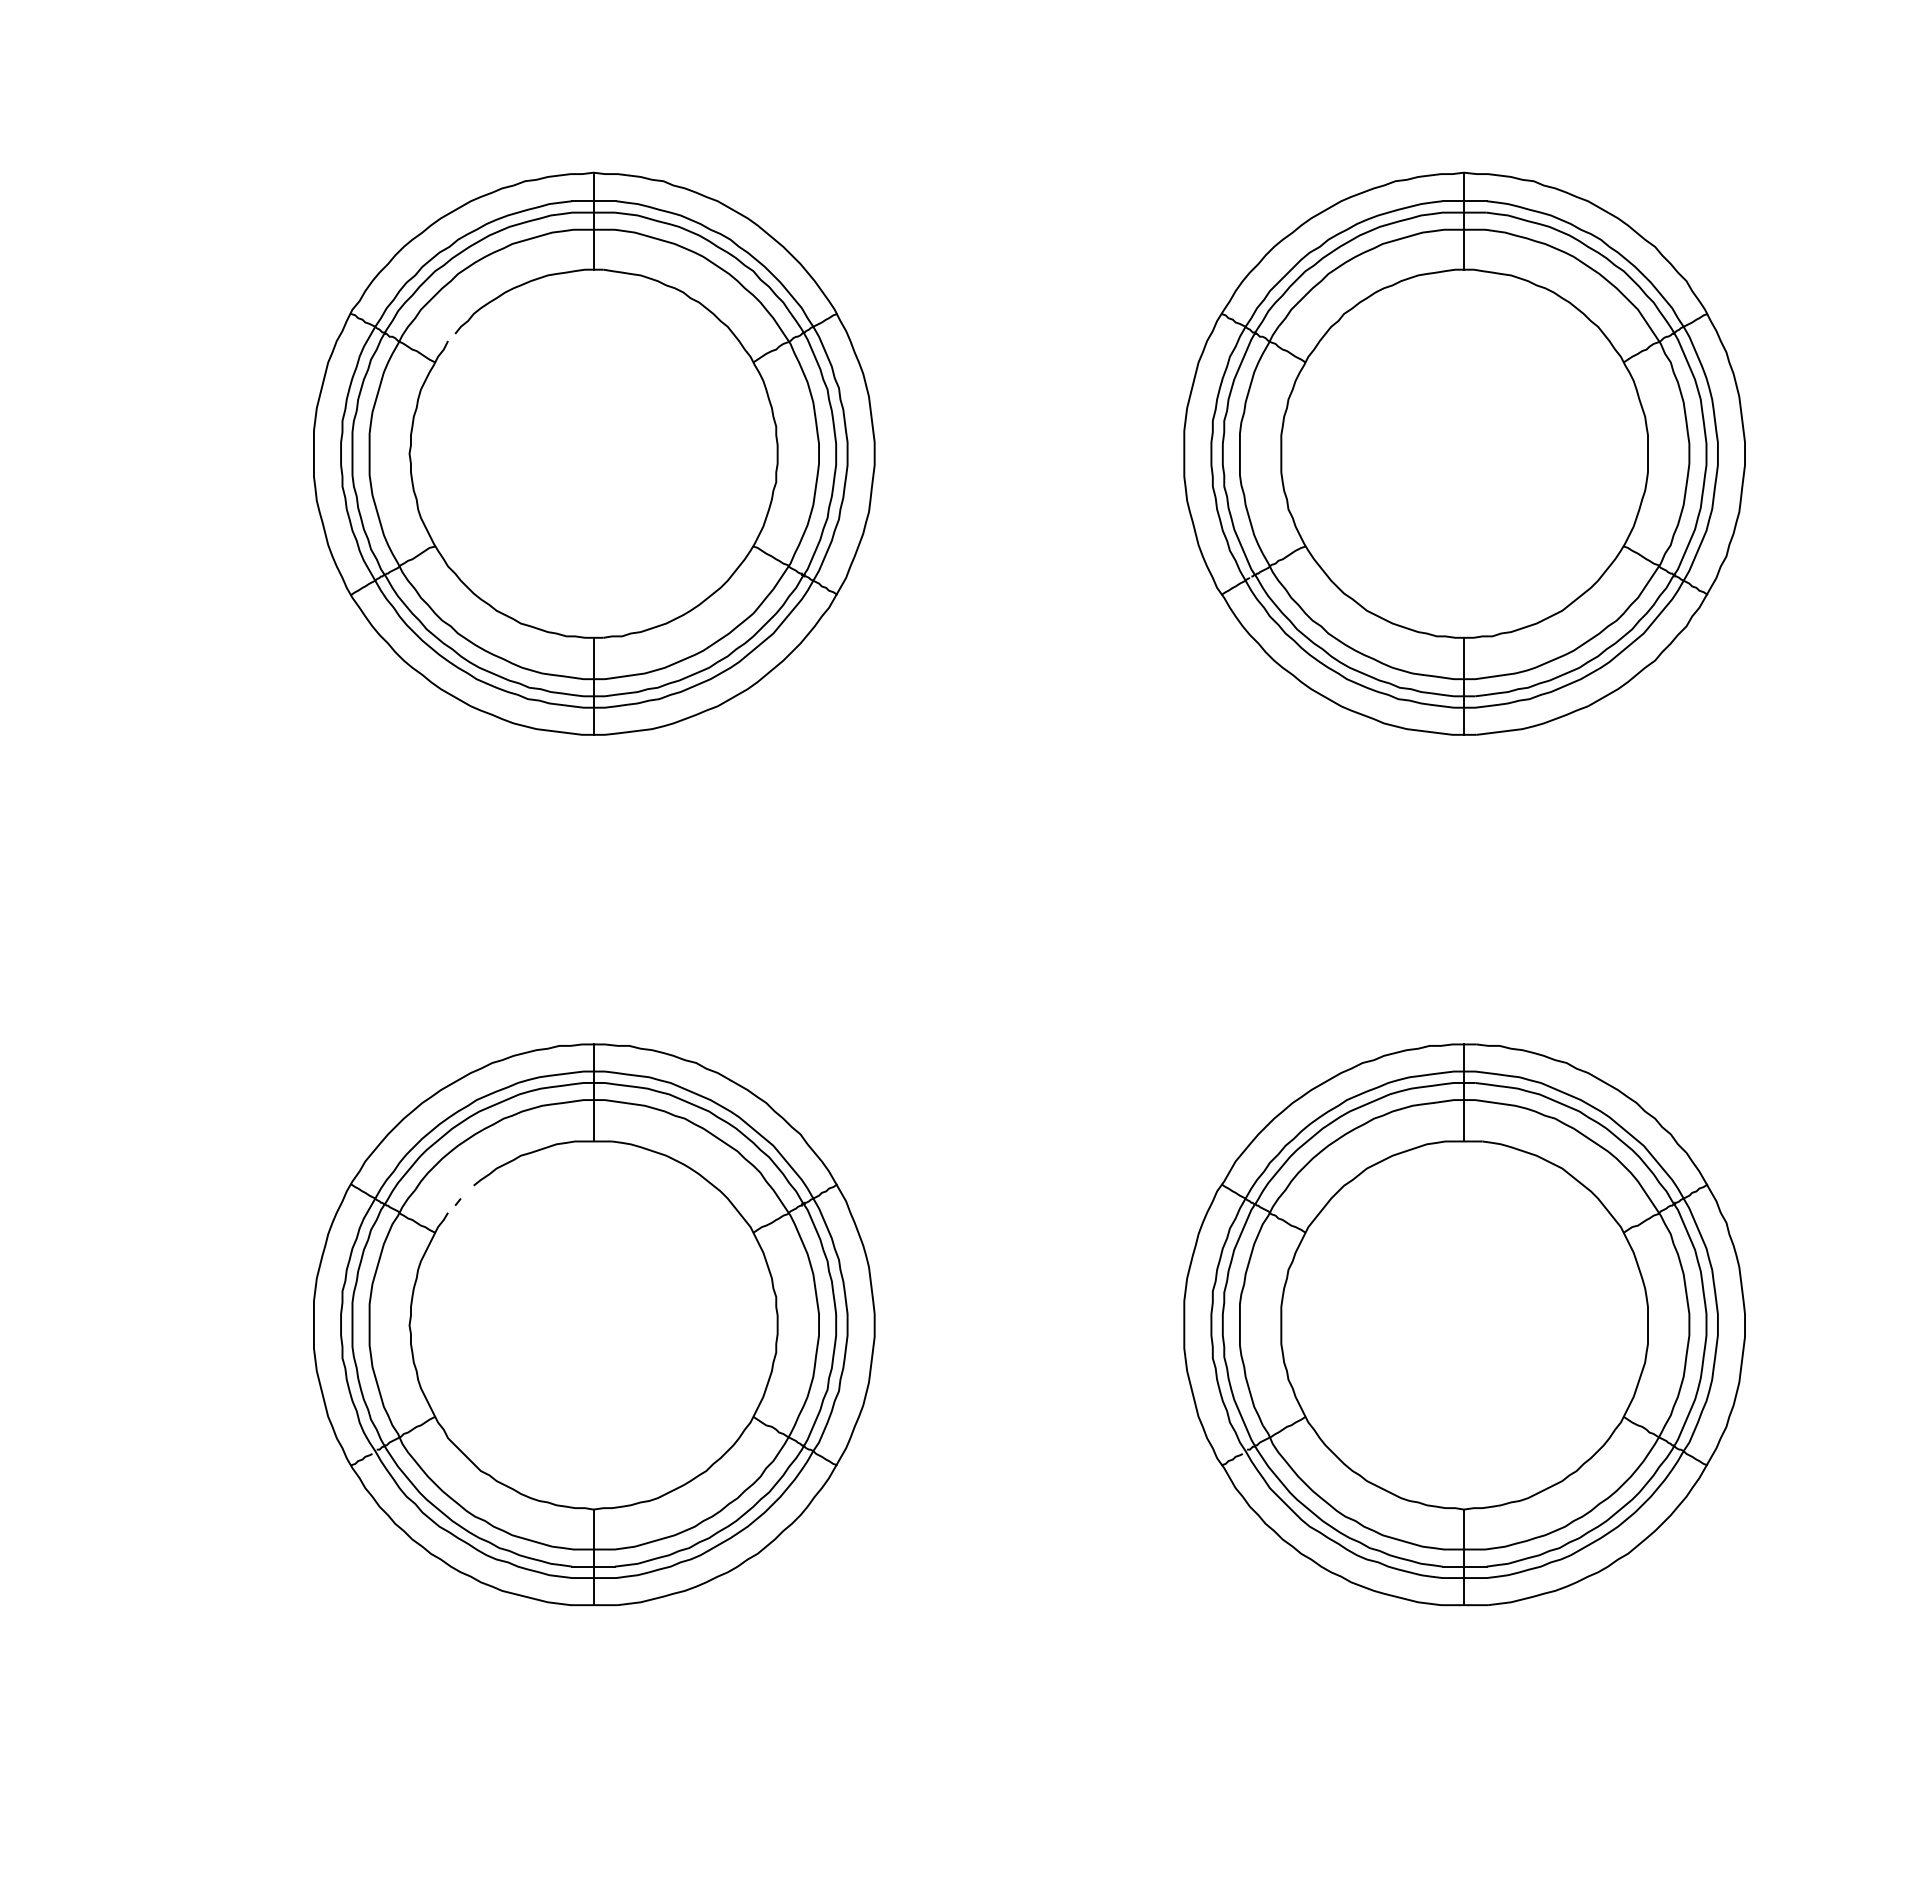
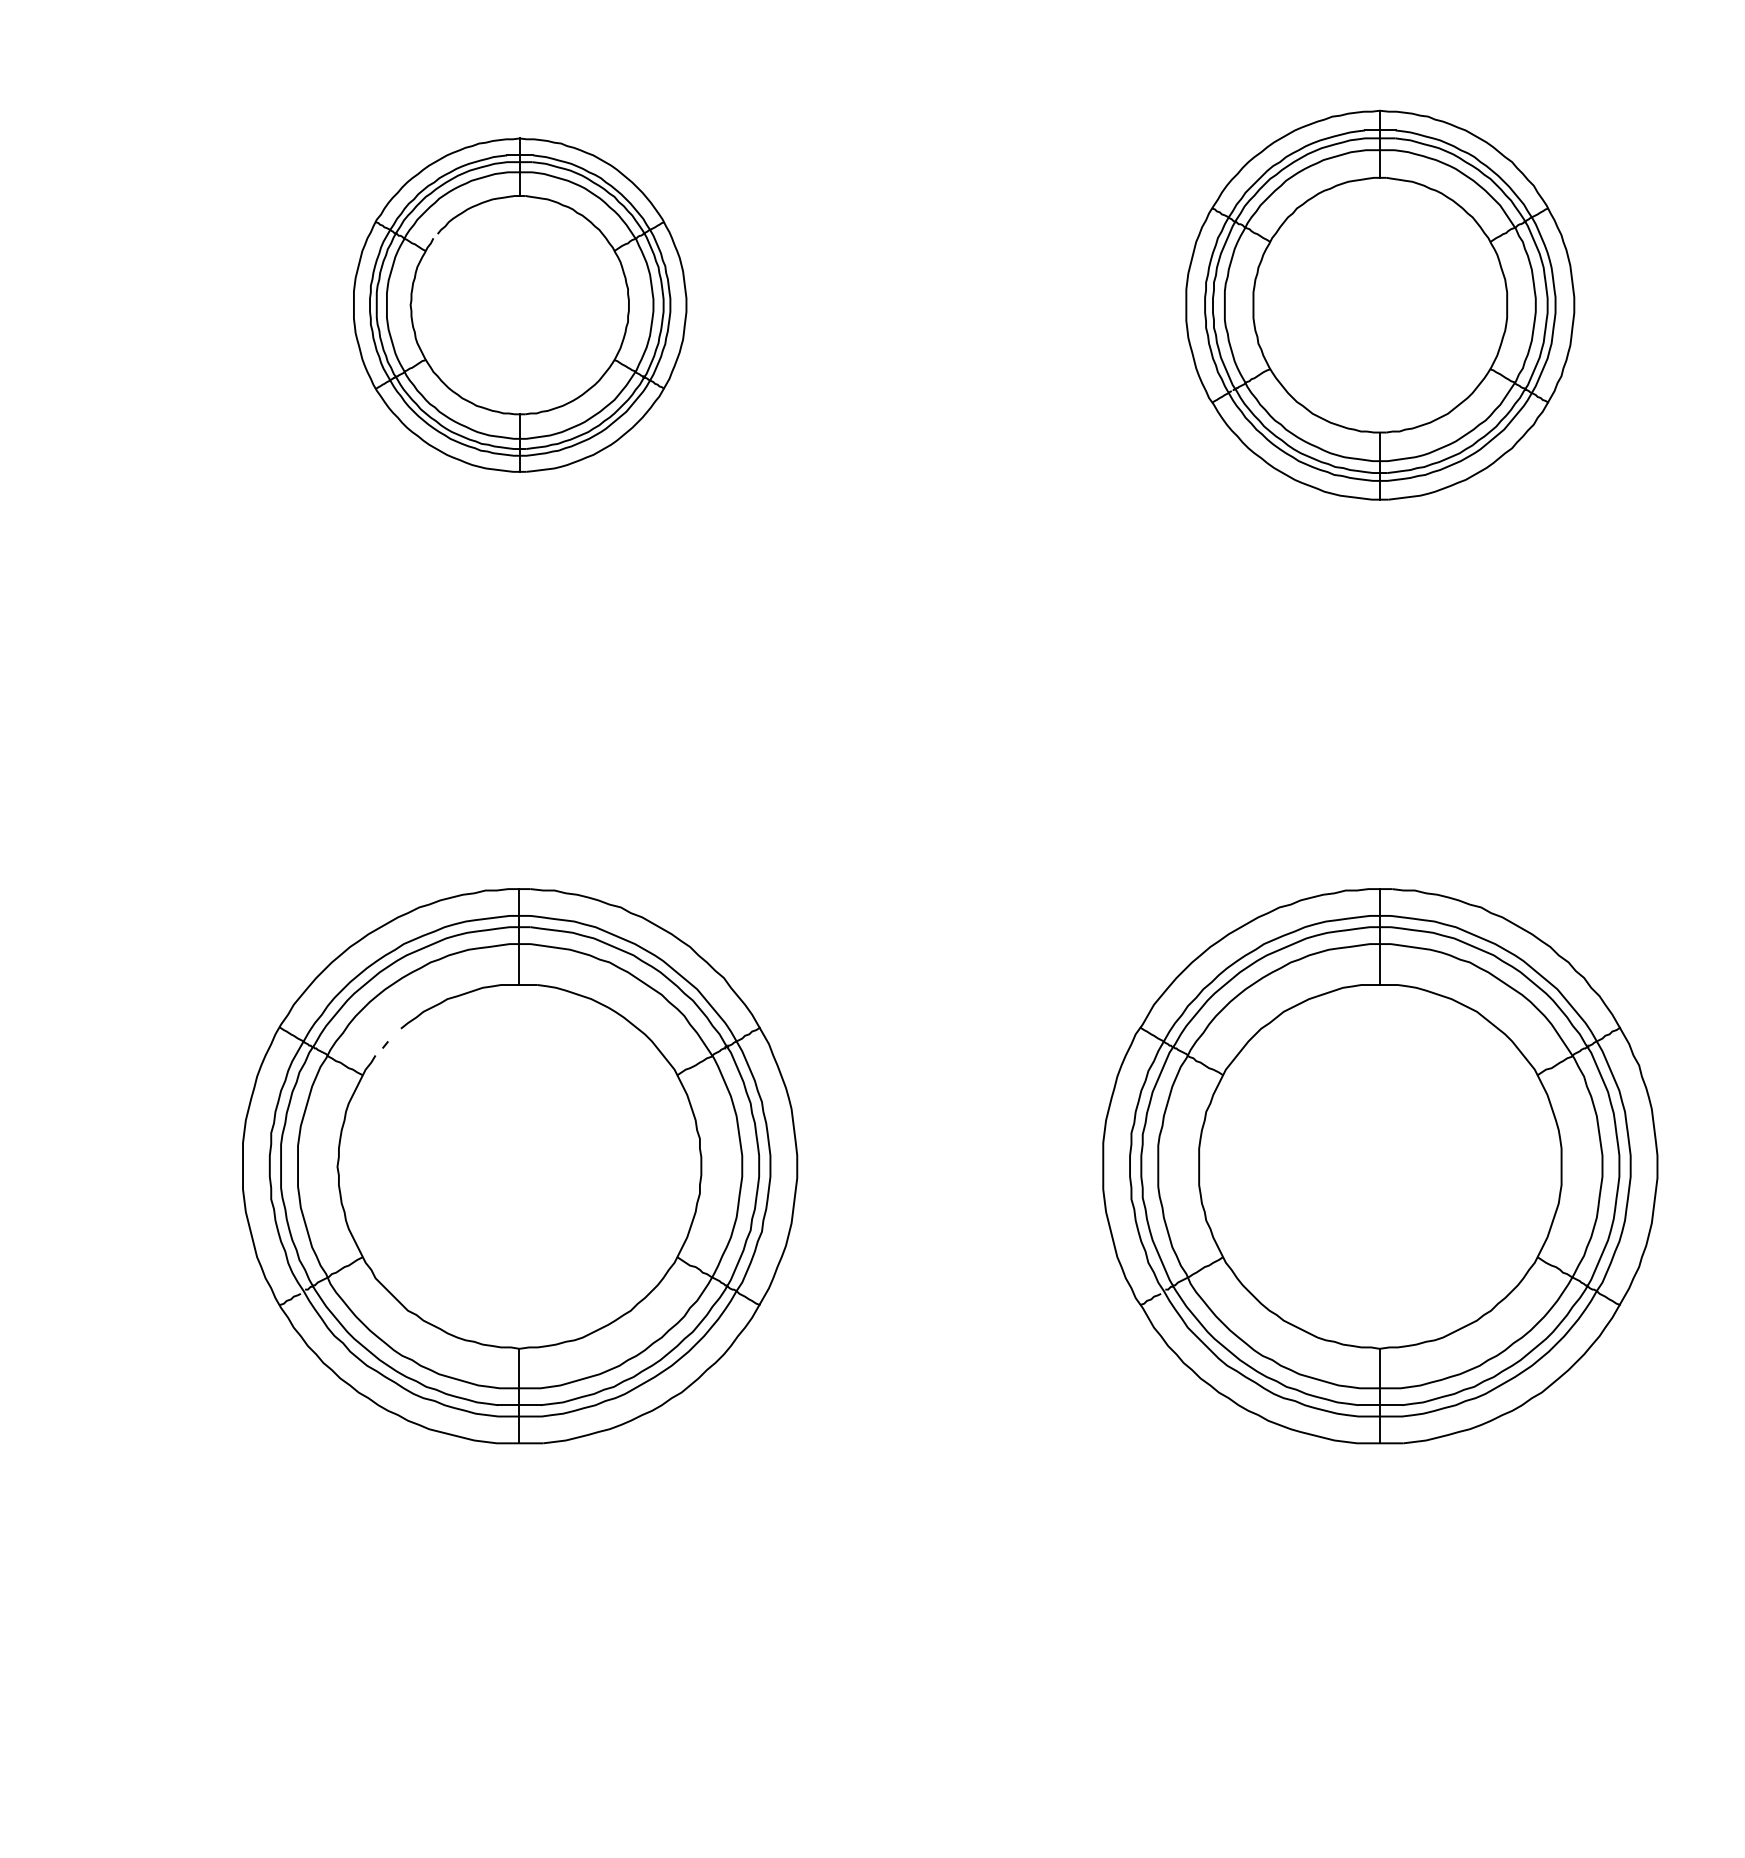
part: (594, 453) -> (520, 305), size x0.6
part: (1464, 453) -> (1380, 305), size x0.7

